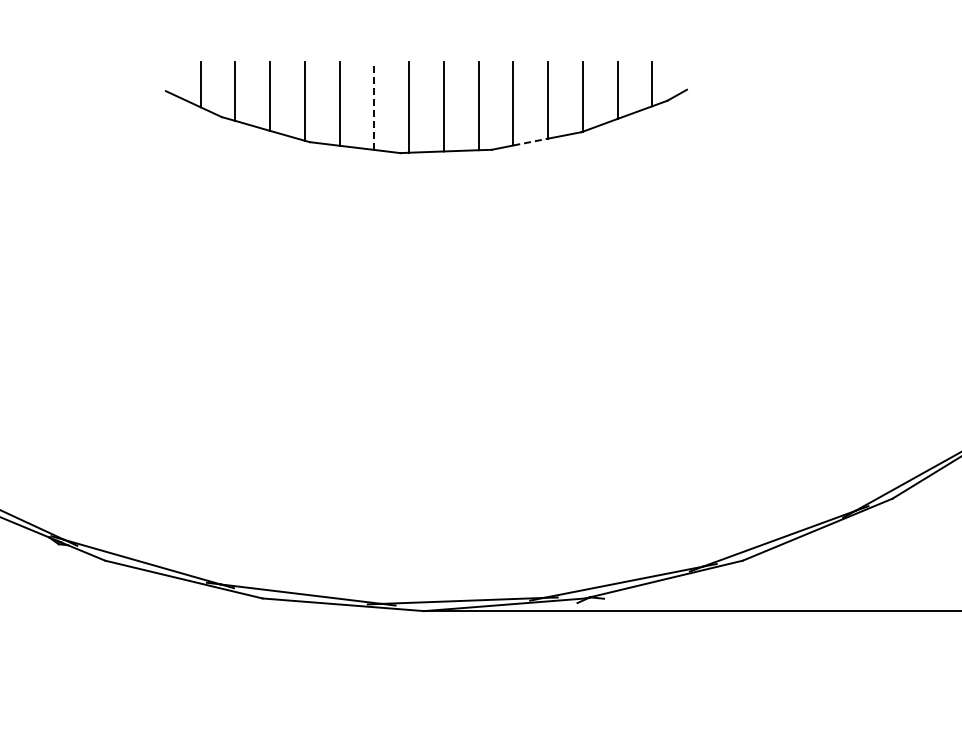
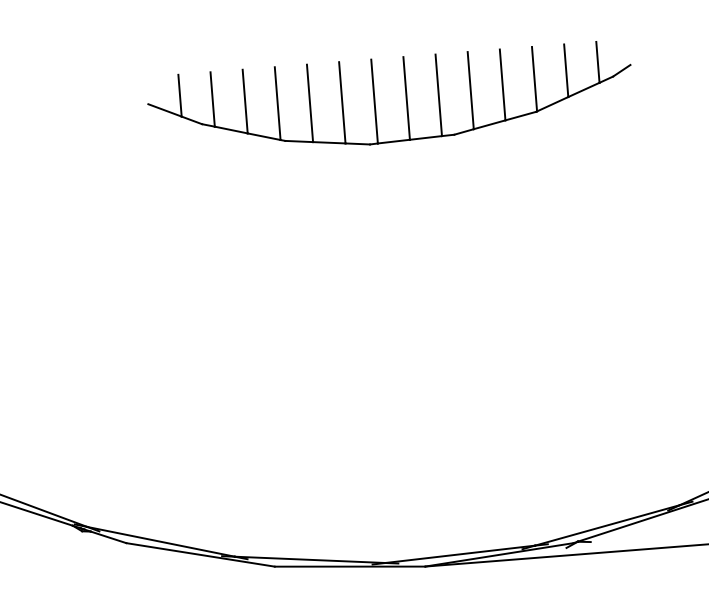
line: (374, 106) -> (342, 103), dashed -> solid
line: (530, 142) -> (489, 125), dashed -> solid

